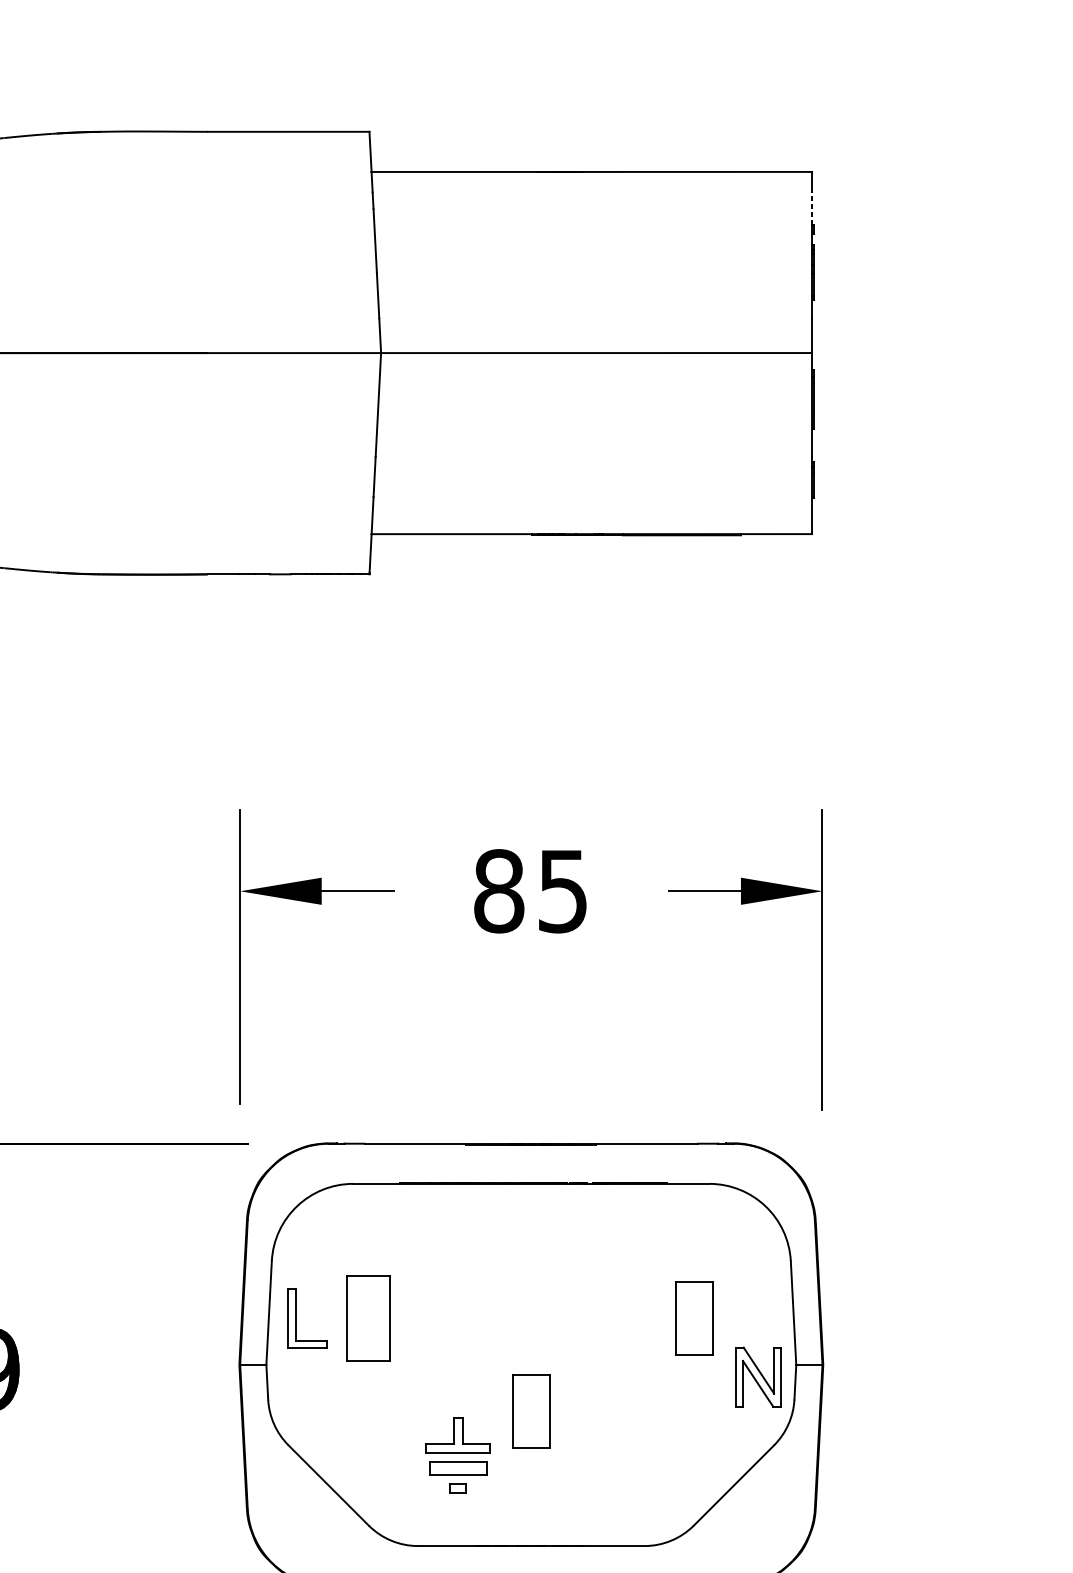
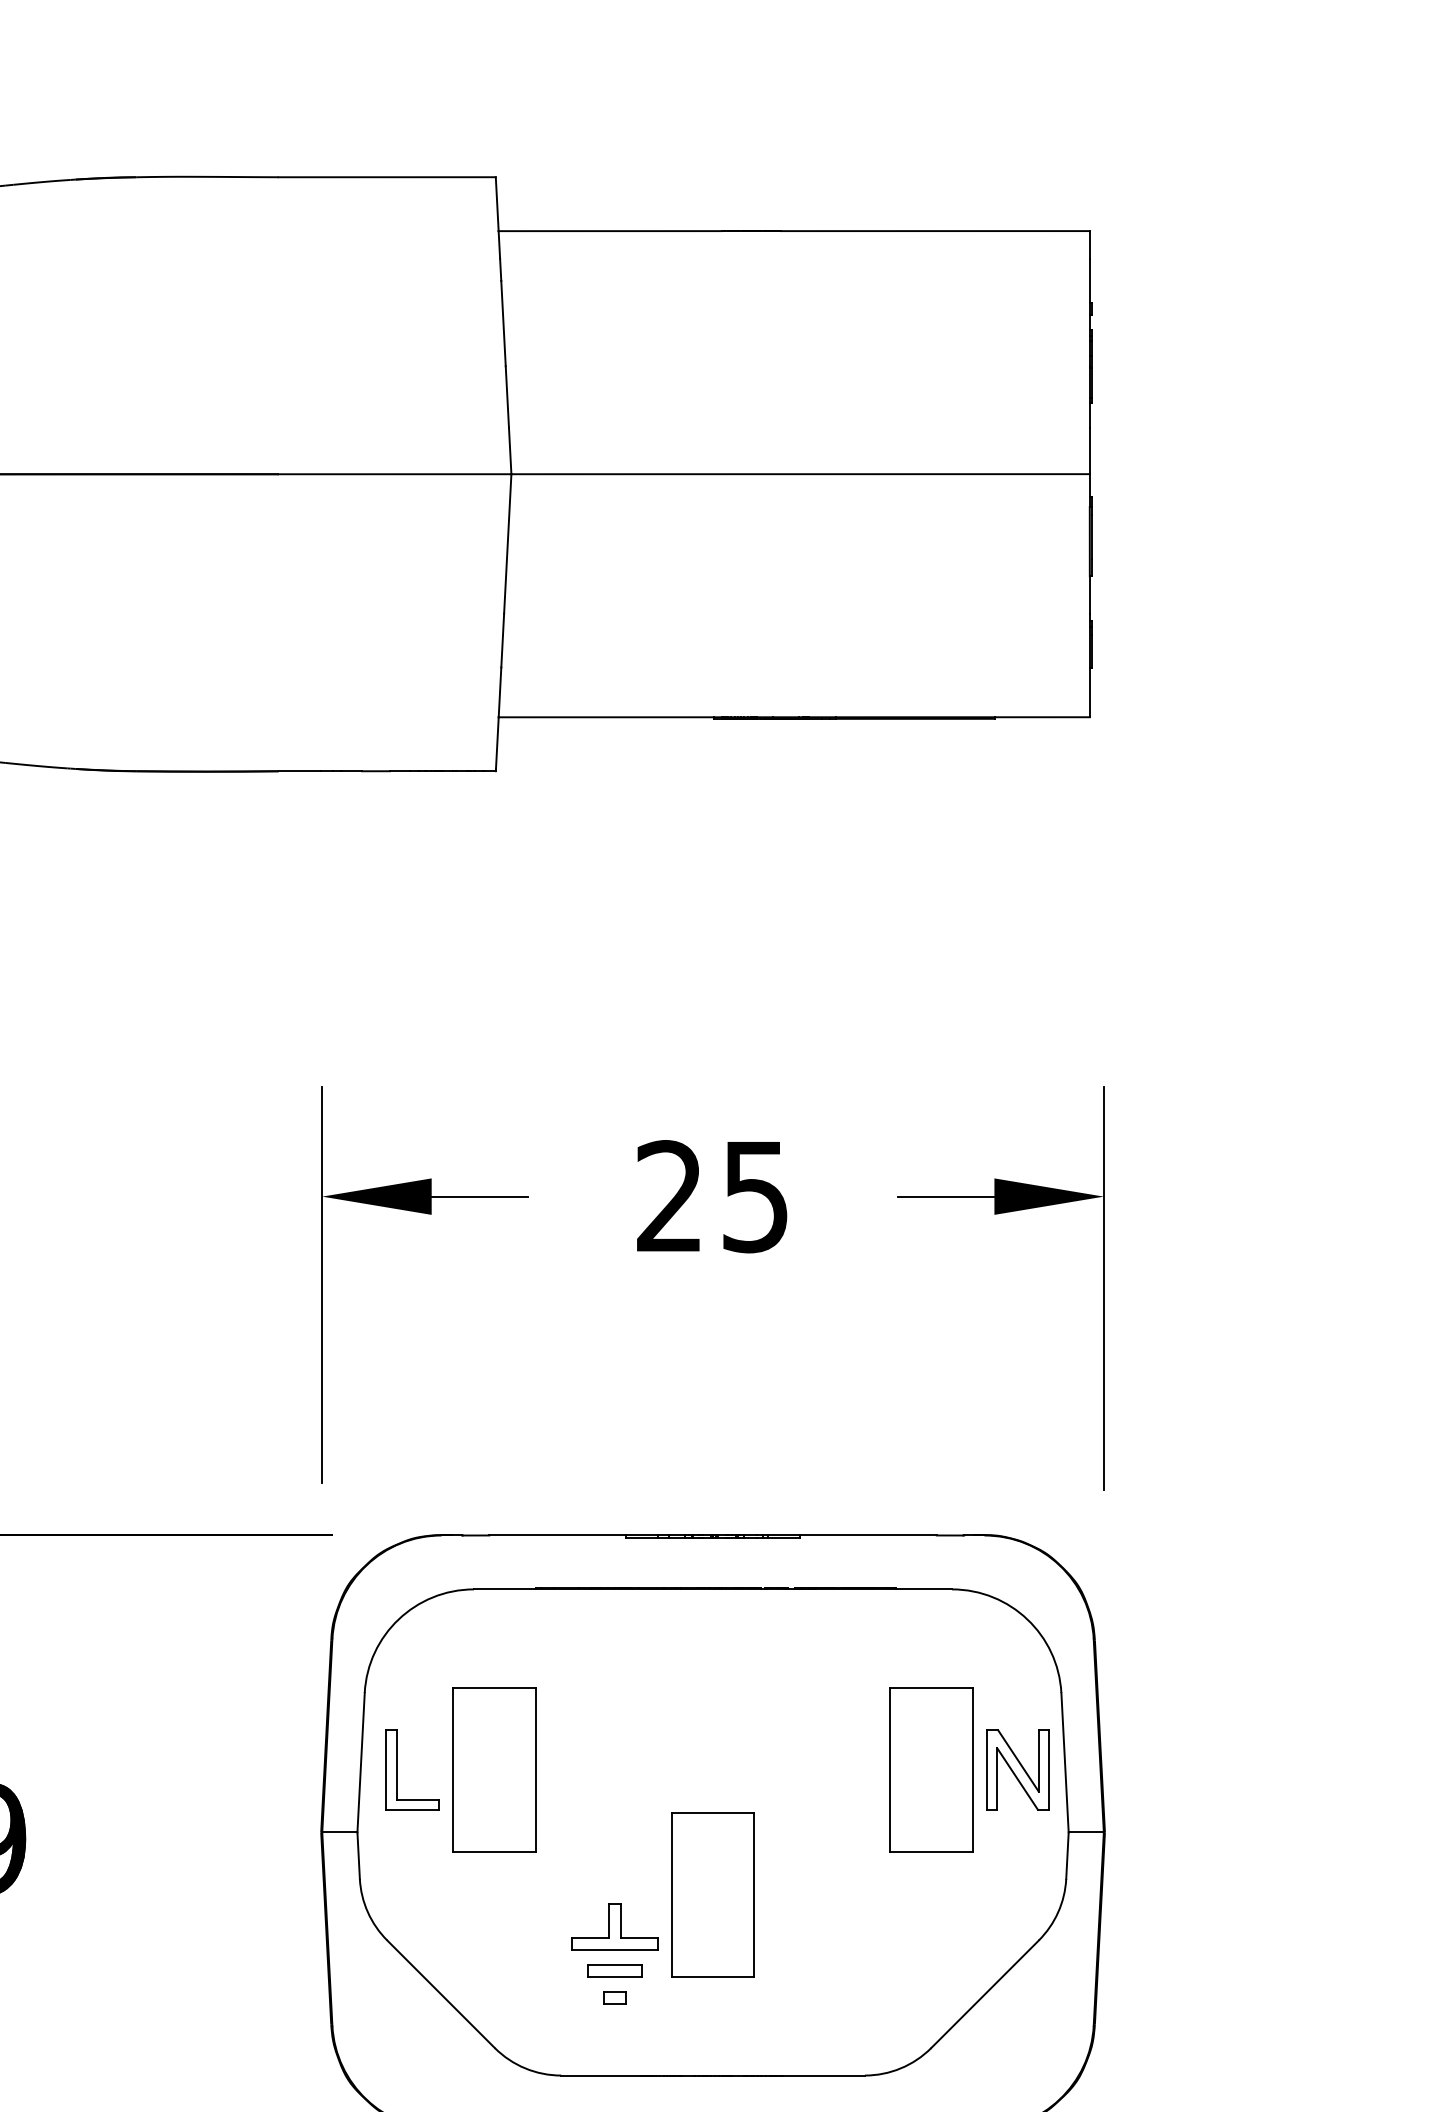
line: (811, 208) -> (1089, 280), dashed -> solid
text: (498, 891) -> (669, 1196), 85 -> 25
part: (368, 1318) -> (494, 1769), size x1.43
part: (694, 1318) -> (931, 1769), size x1.67
part: (758, 1376) -> (1017, 1769), moved
part: (530, 1411) -> (712, 1894), size x1.67
part: (457, 1467) -> (614, 1970), size x0.71

